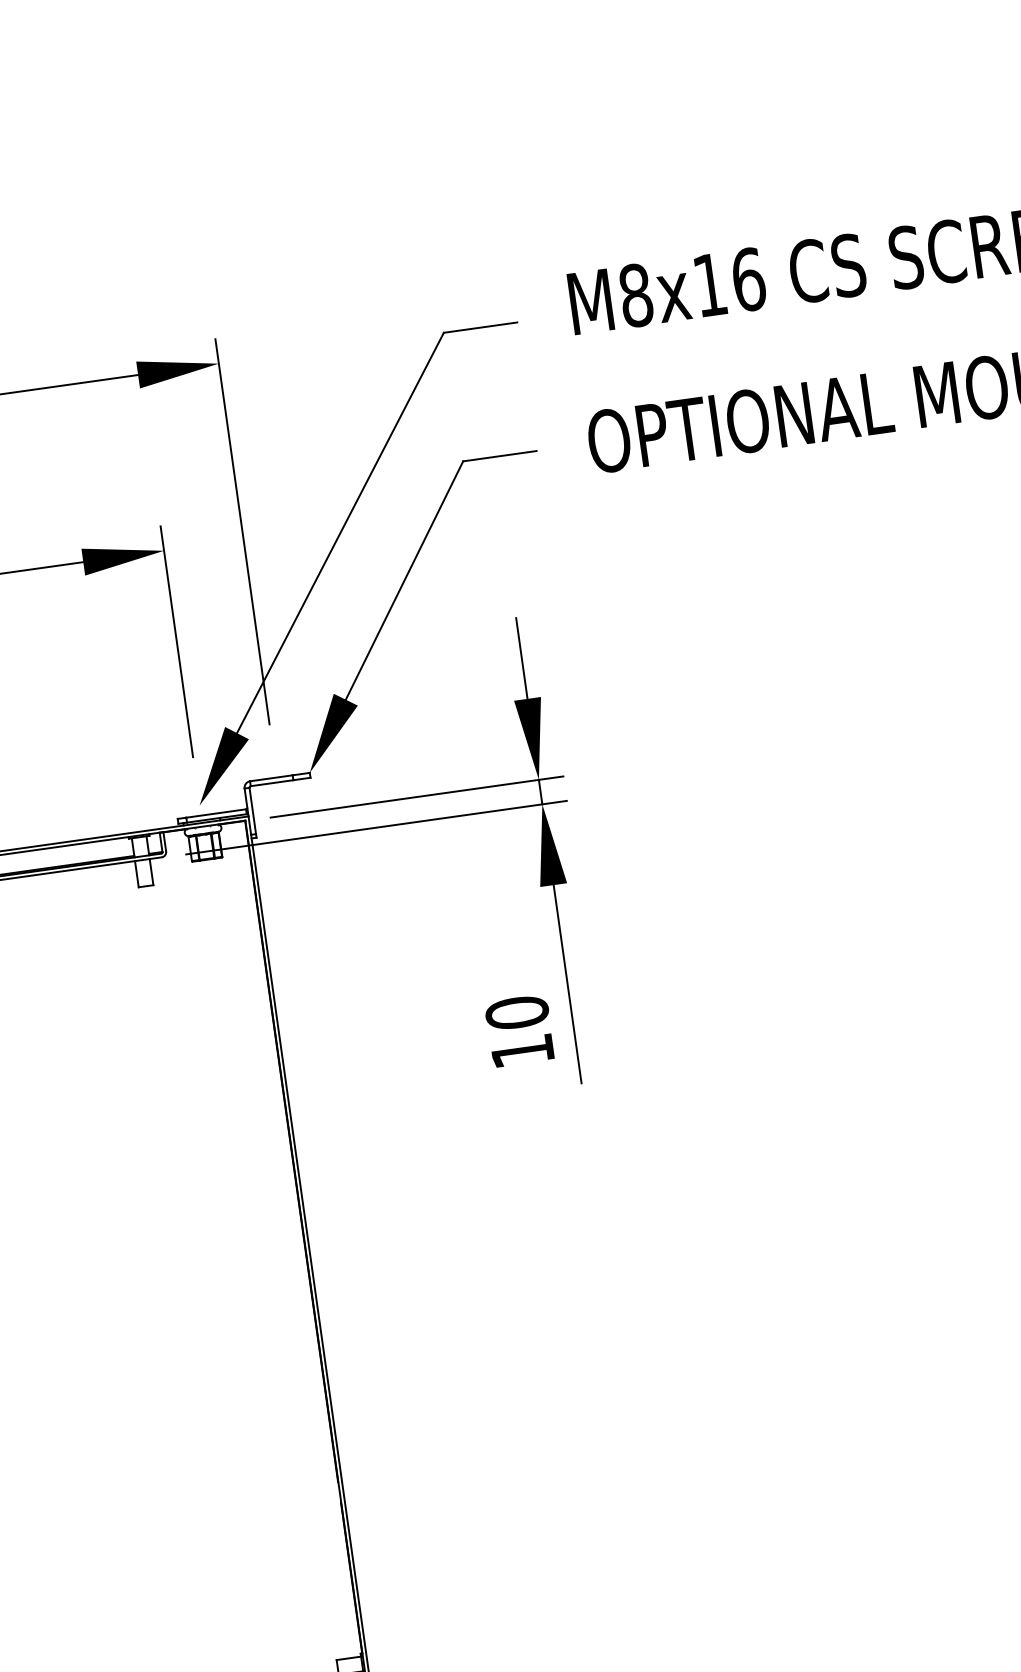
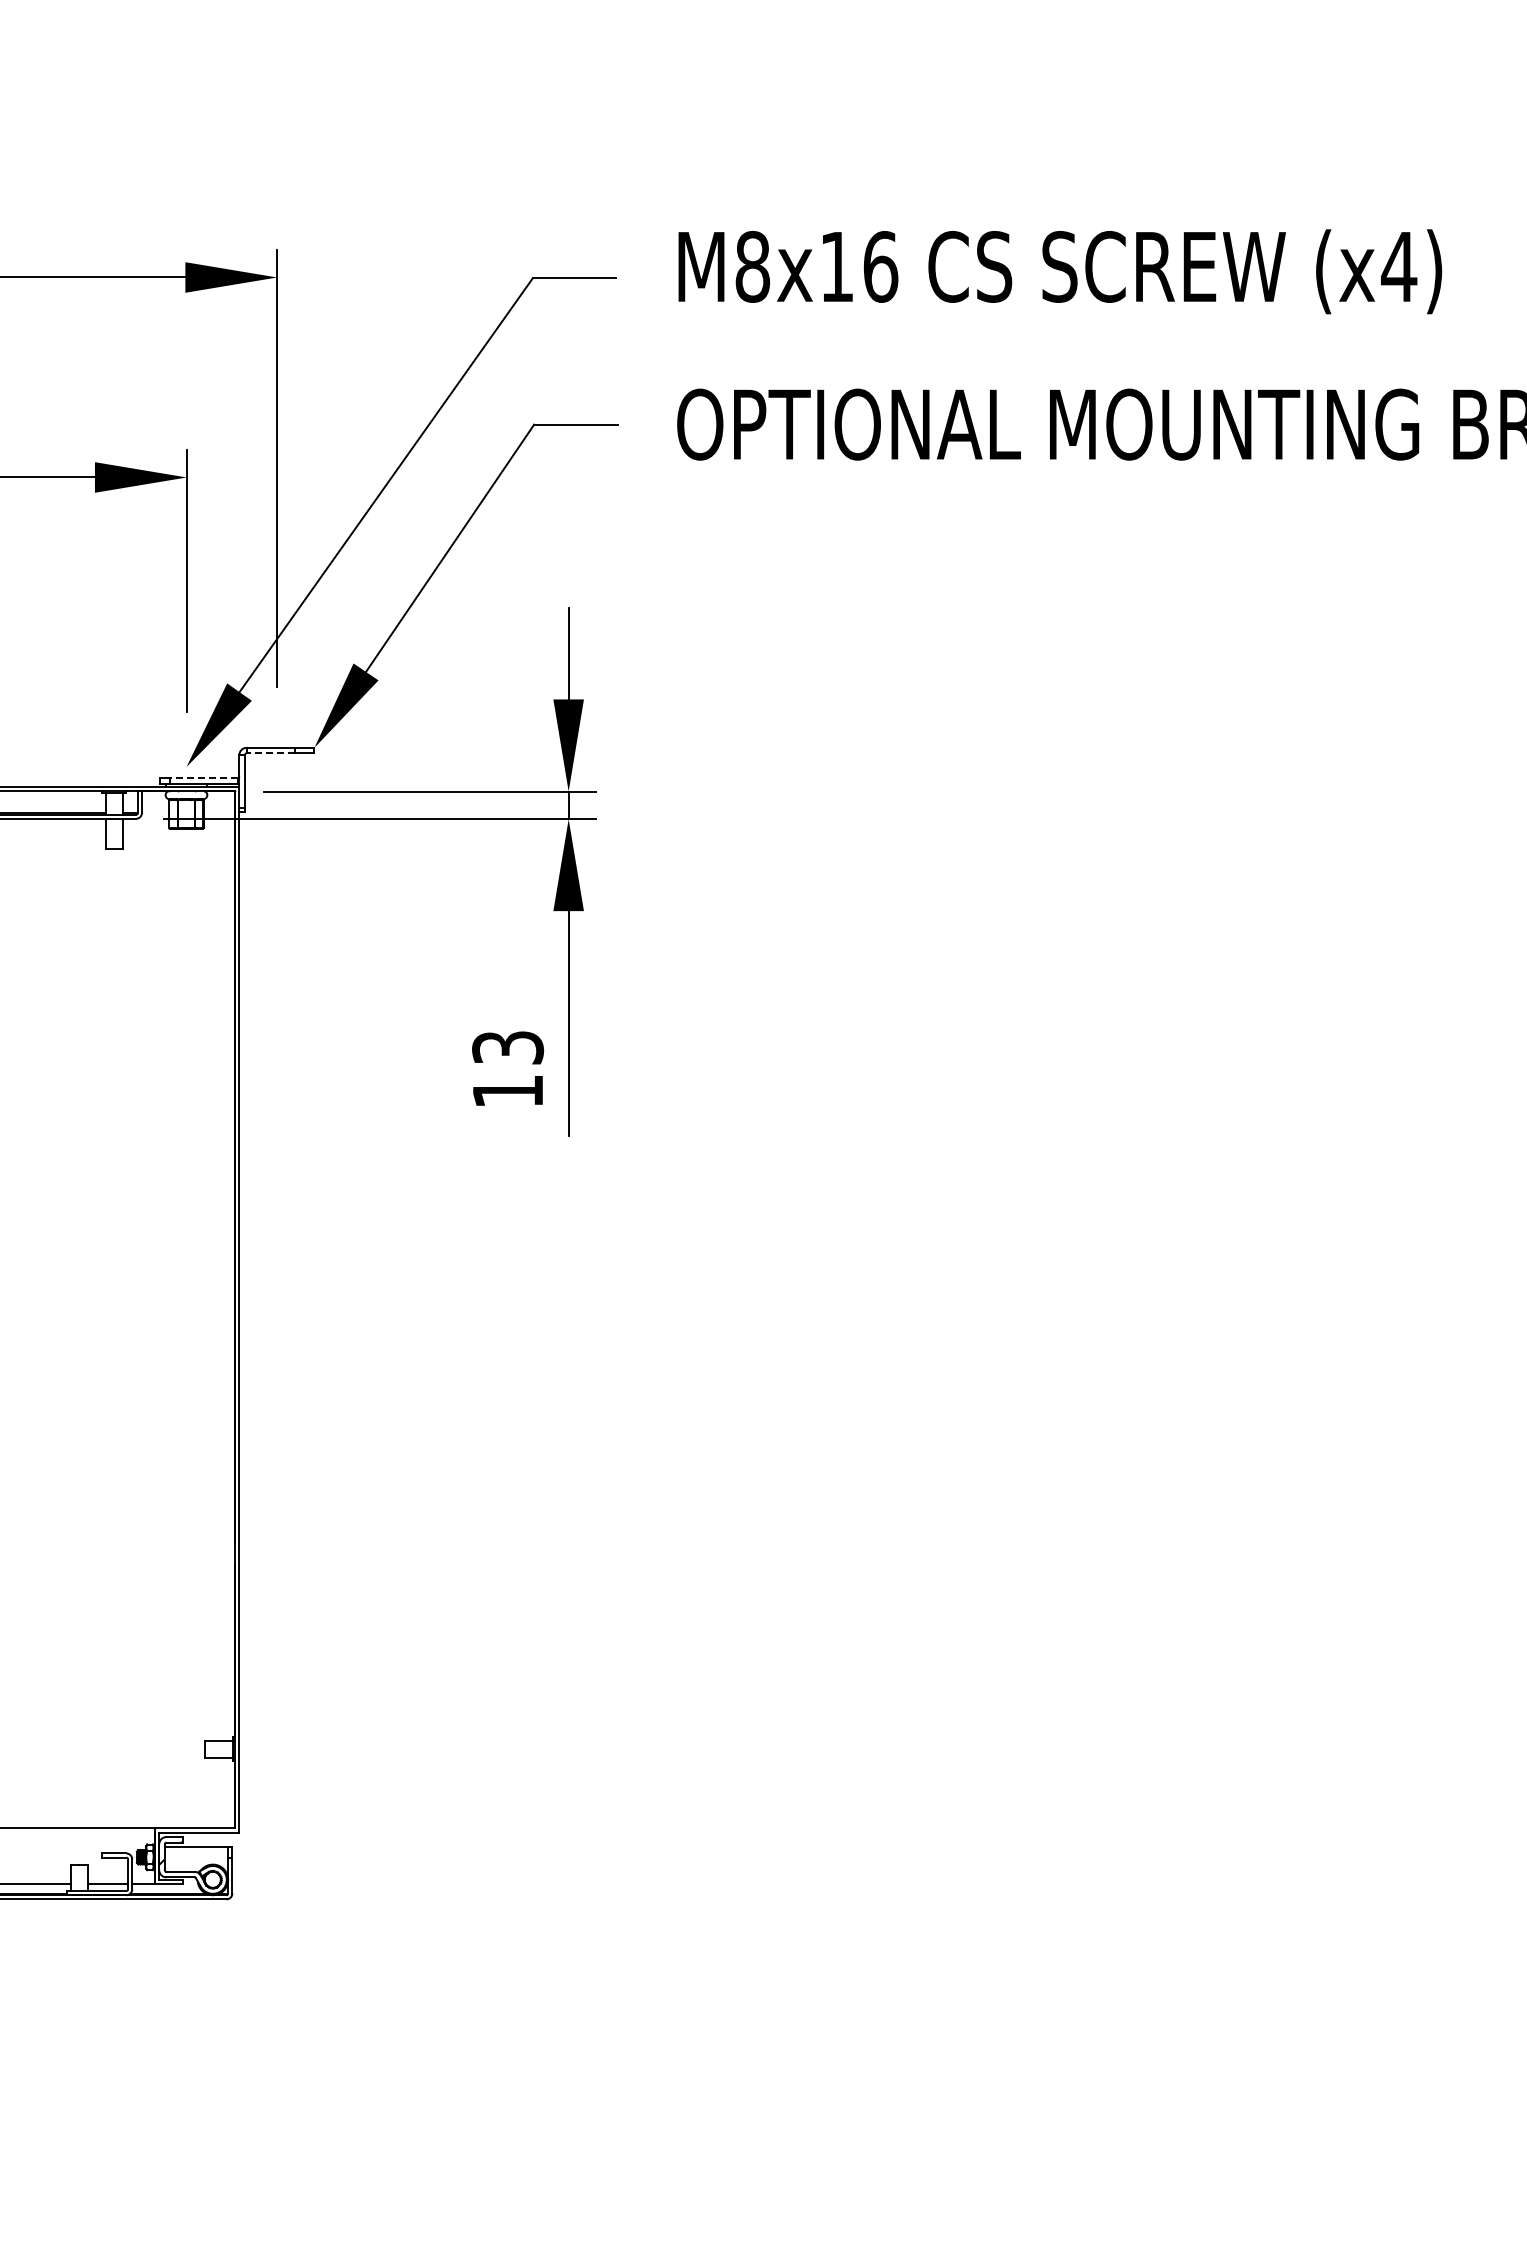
line: (271, 783) -> (270, 753), solid -> dashed
line: (216, 813) -> (203, 778), solid -> dashed
text: (517, 1012) -> (508, 1047), 10 -> 13

